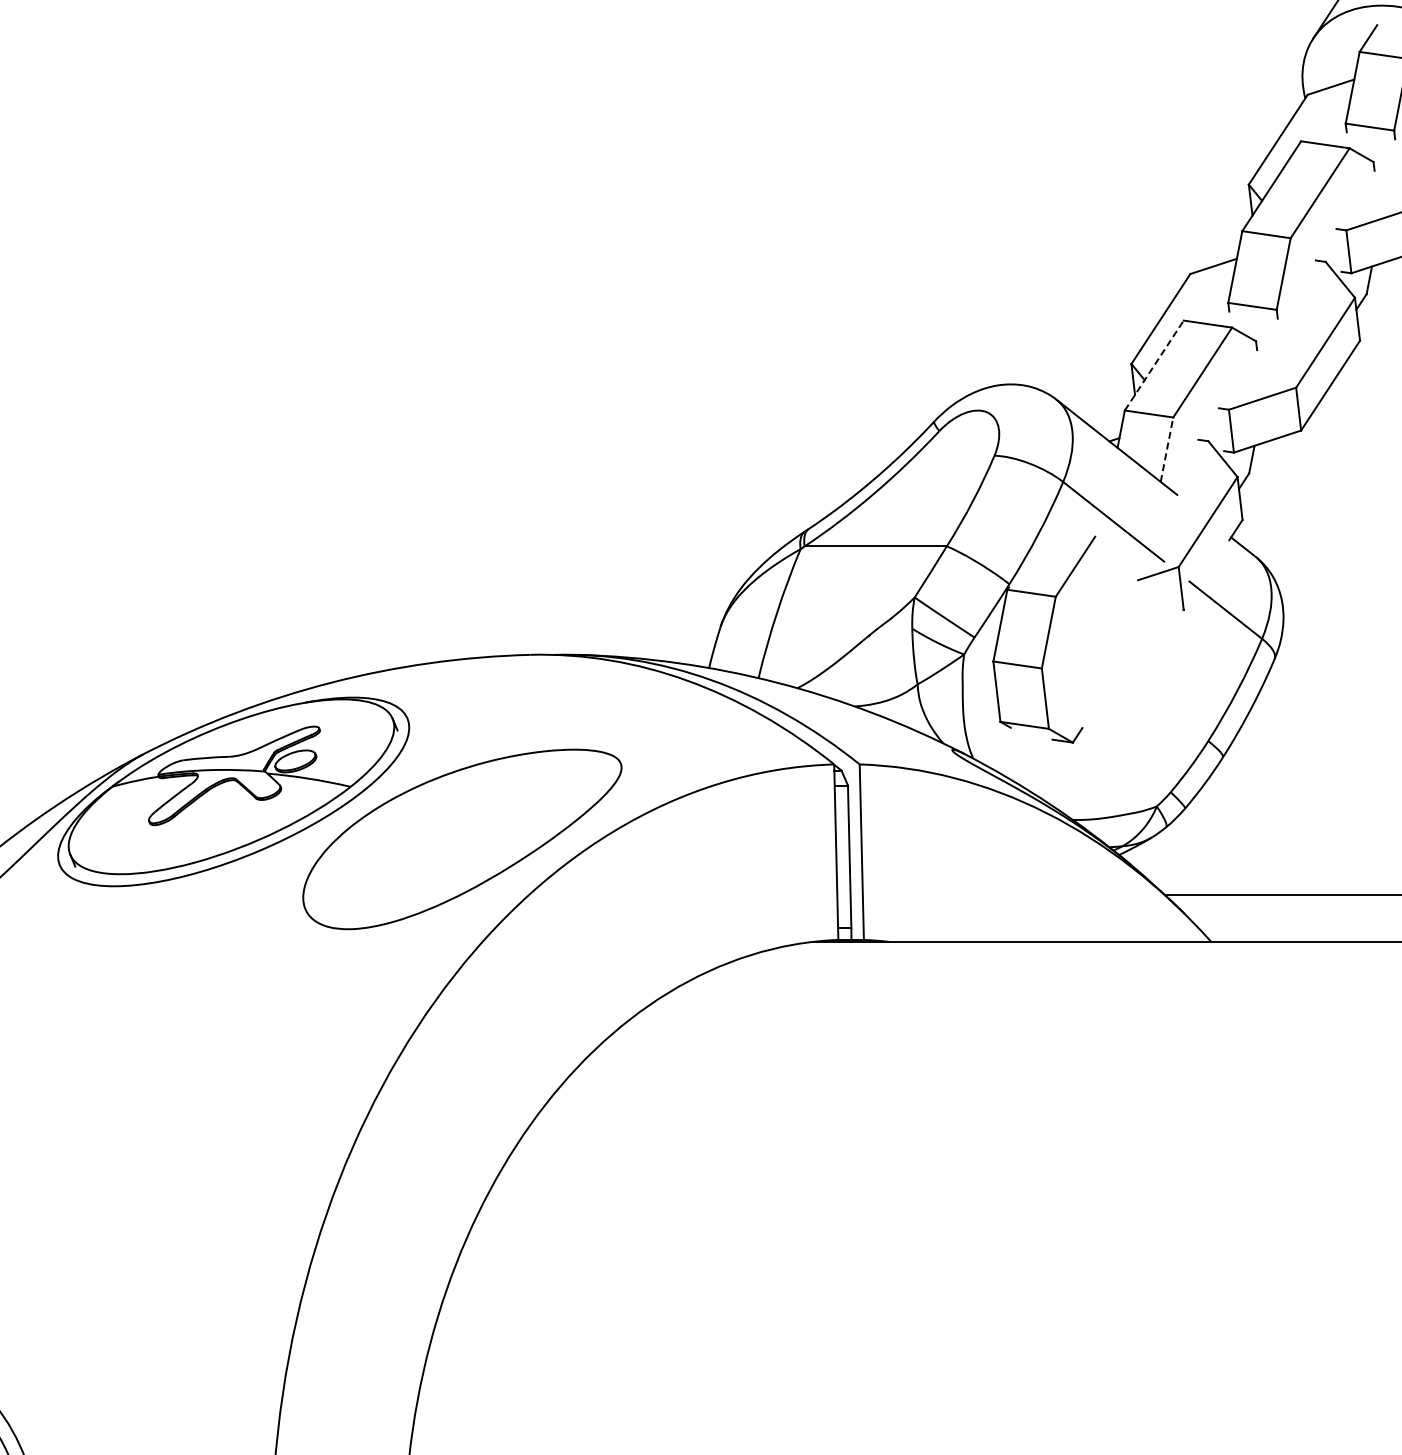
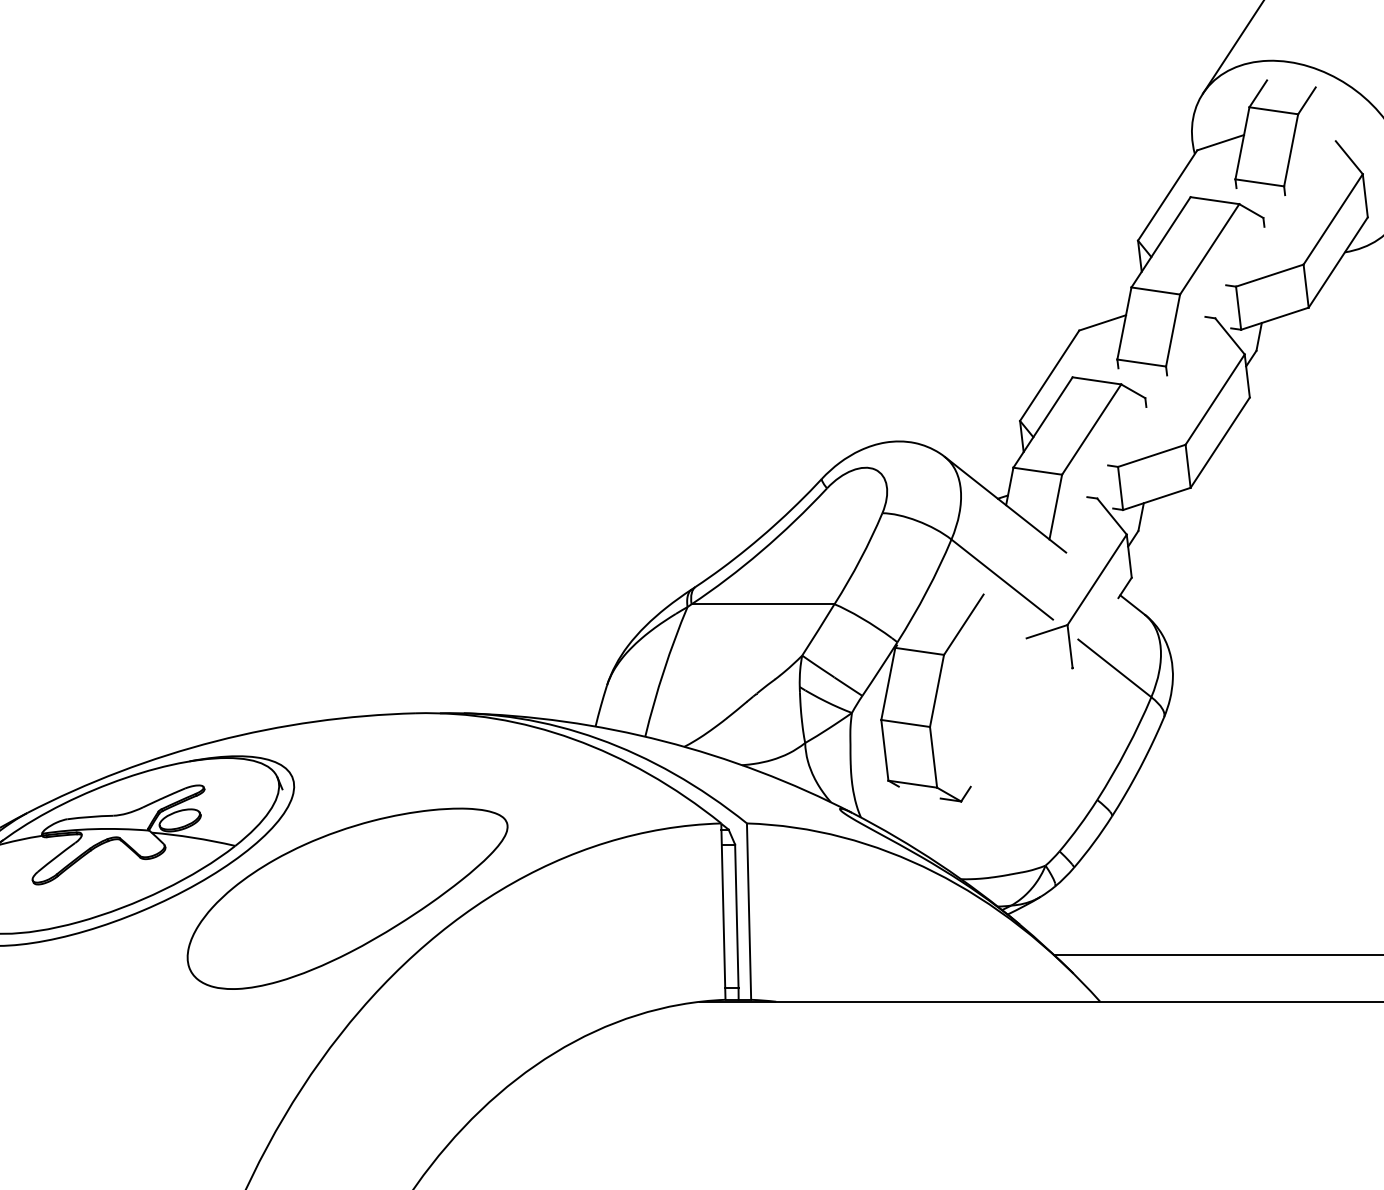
line: (1154, 365) -> (1043, 422), dashed -> solid
line: (1167, 449) -> (1056, 506), dashed -> solid

